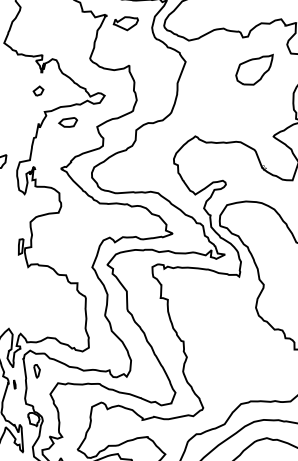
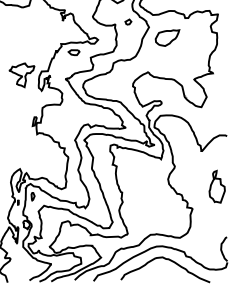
part: (255, 70) -> (167, 37), moved
part: (38, 90) -> (128, 21), moved

